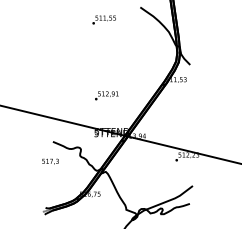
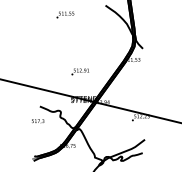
text: (104, 19) -> (65, 14), moved

